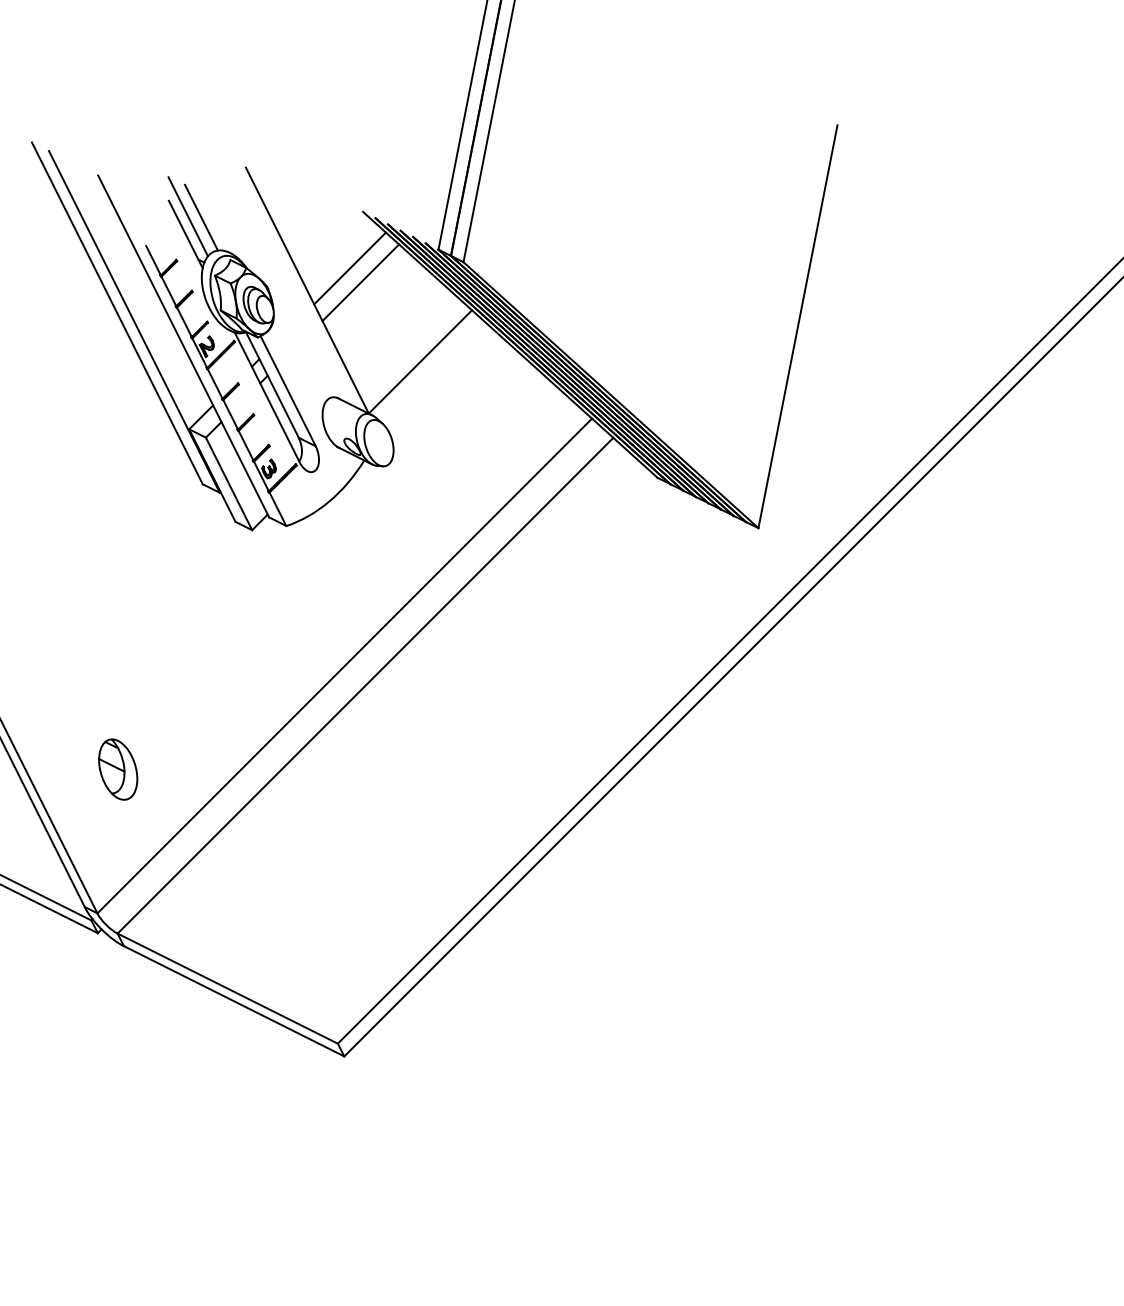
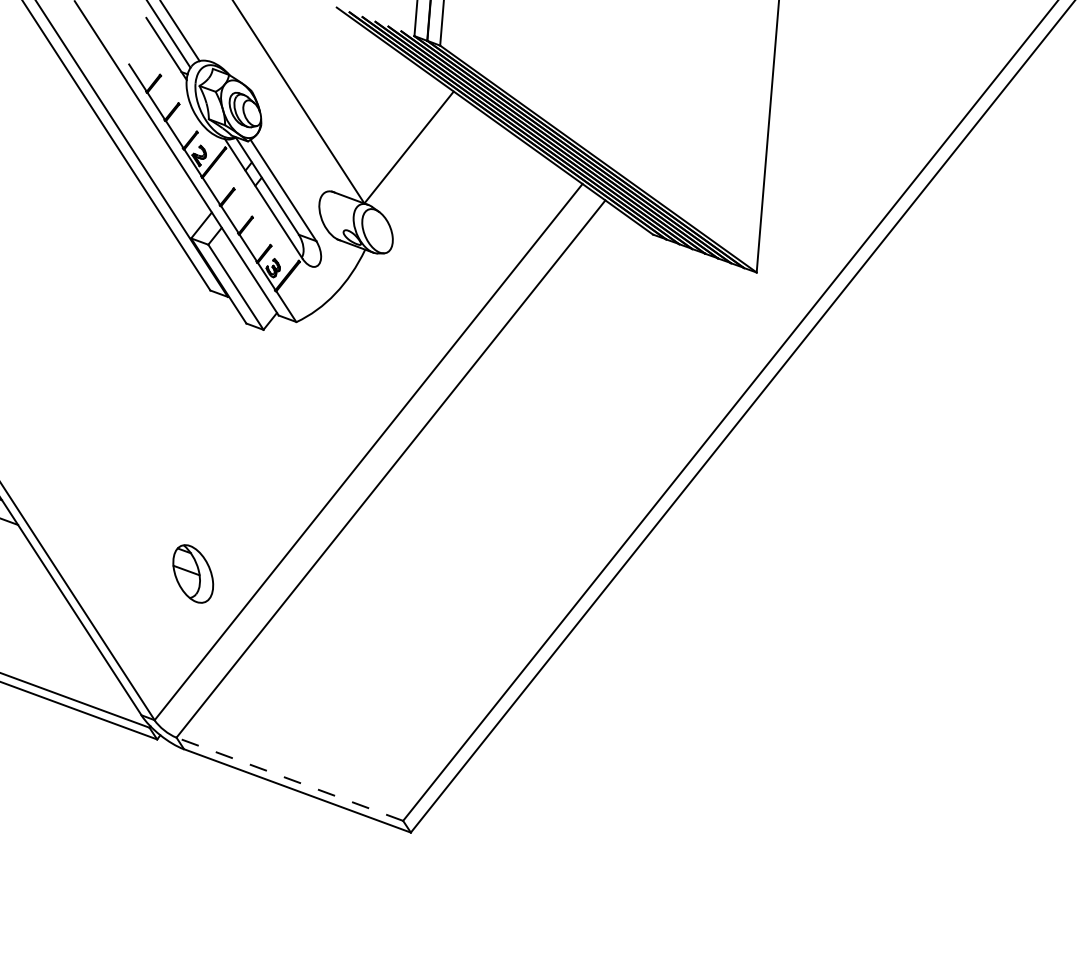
line: (349, 268) -> (329, 64), removed
line: (360, 282) -> (342, 76), removed
part: (118, 769) -> (193, 573), moved
line: (227, 988) -> (289, 779), solid -> dashed

